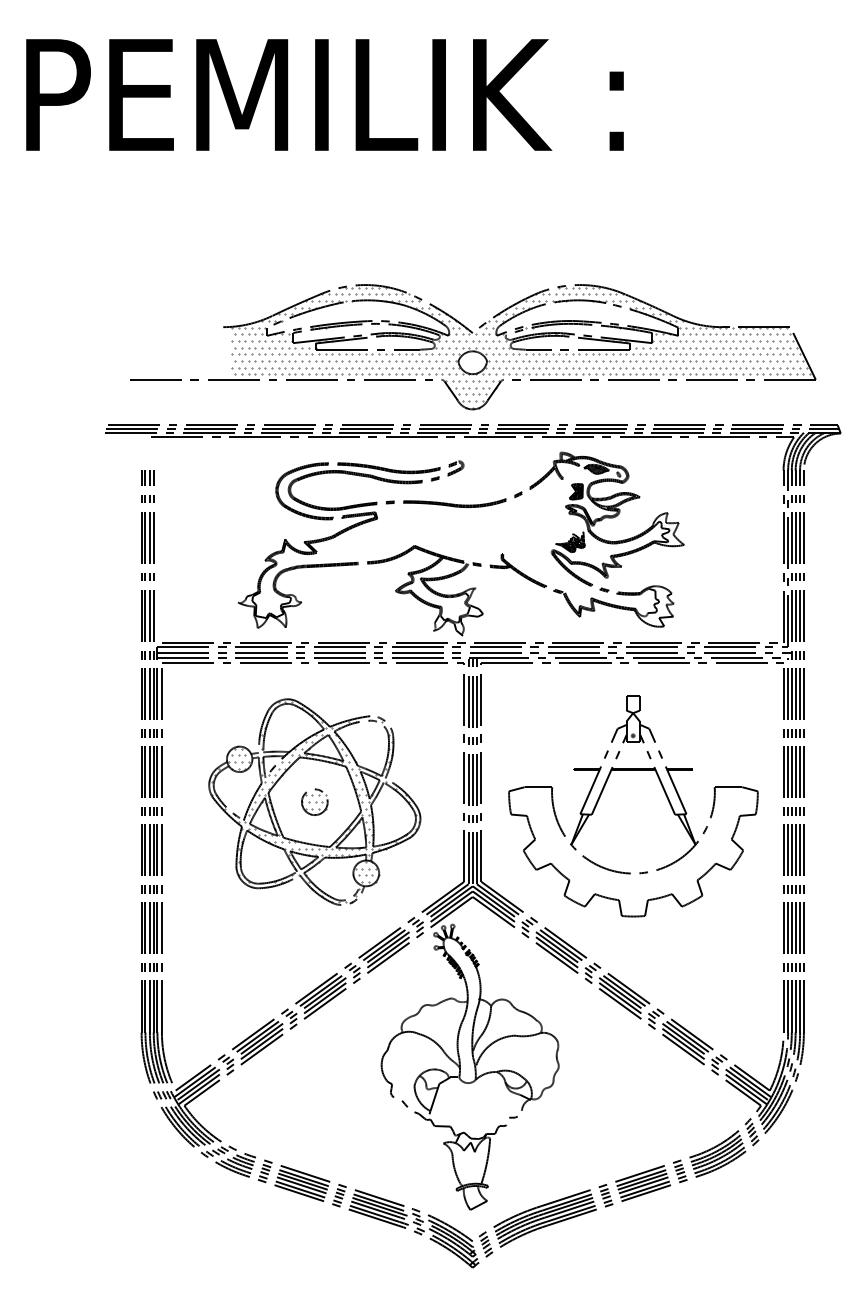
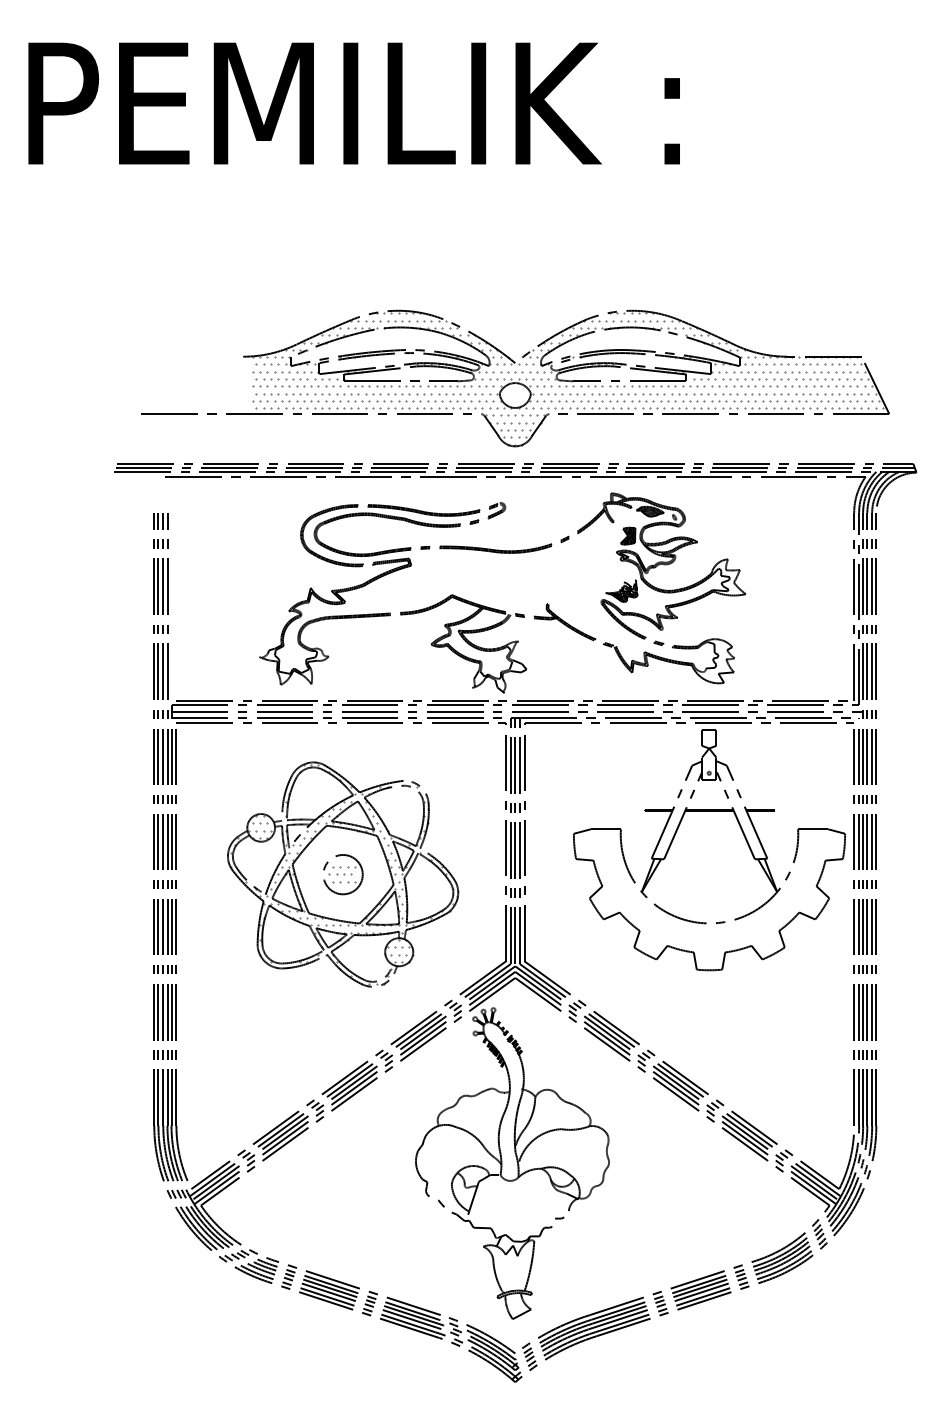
part: (602, 793) -> (675, 836), moved
circle: (315, 802) -> (343, 874), size x1.4

